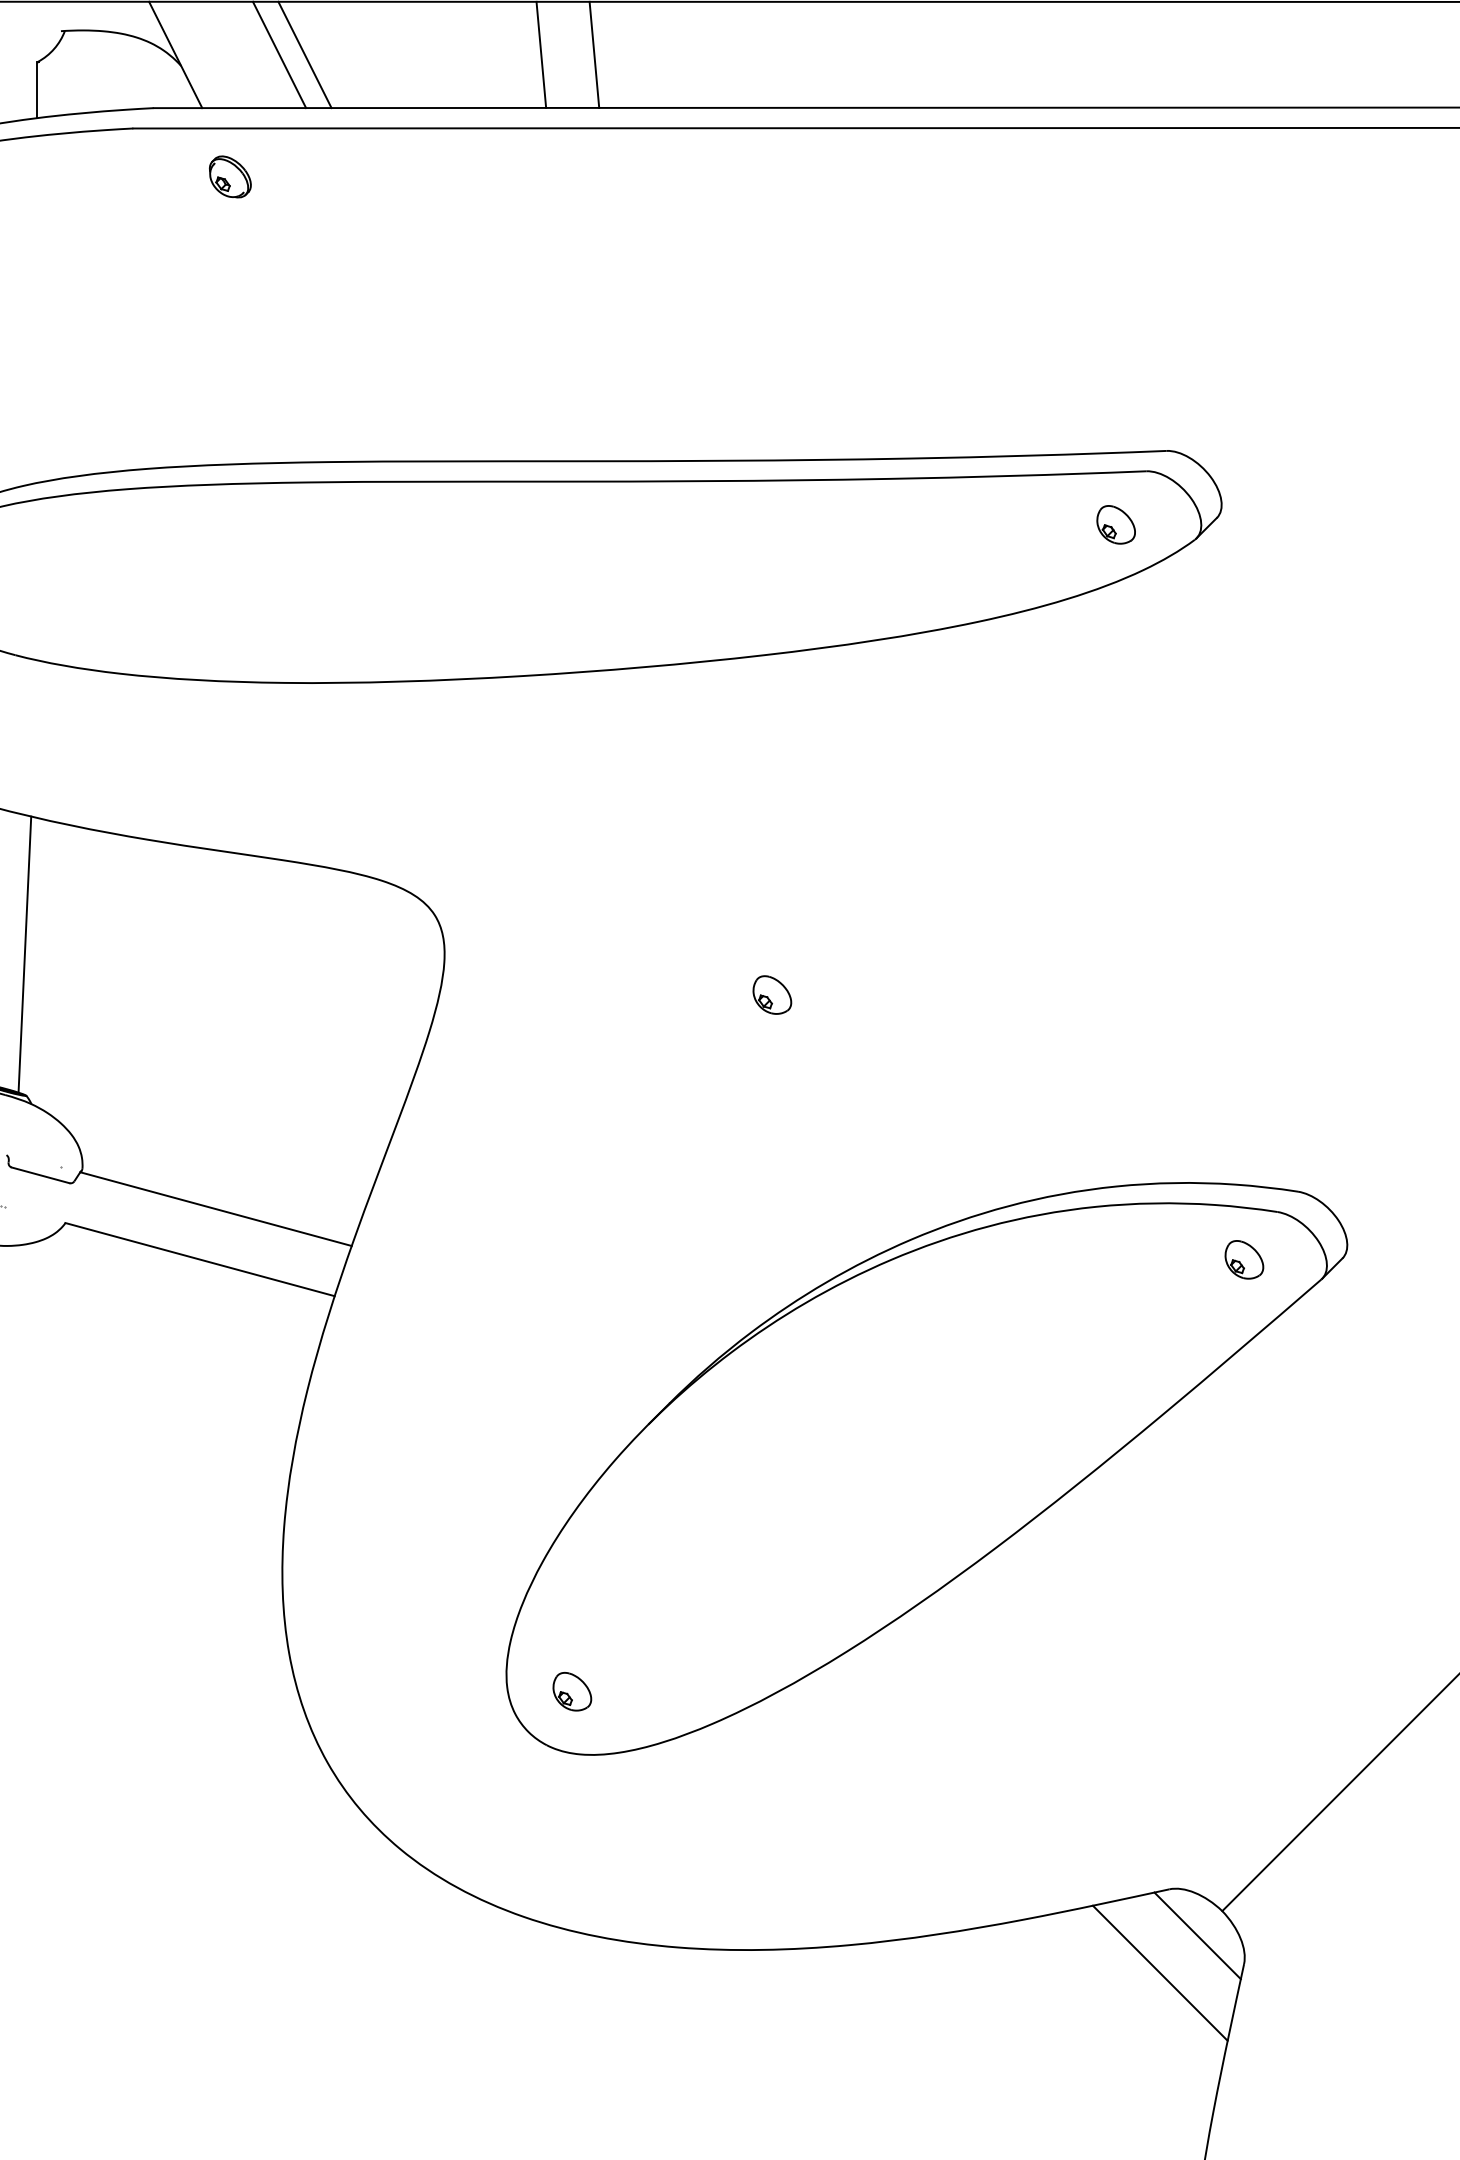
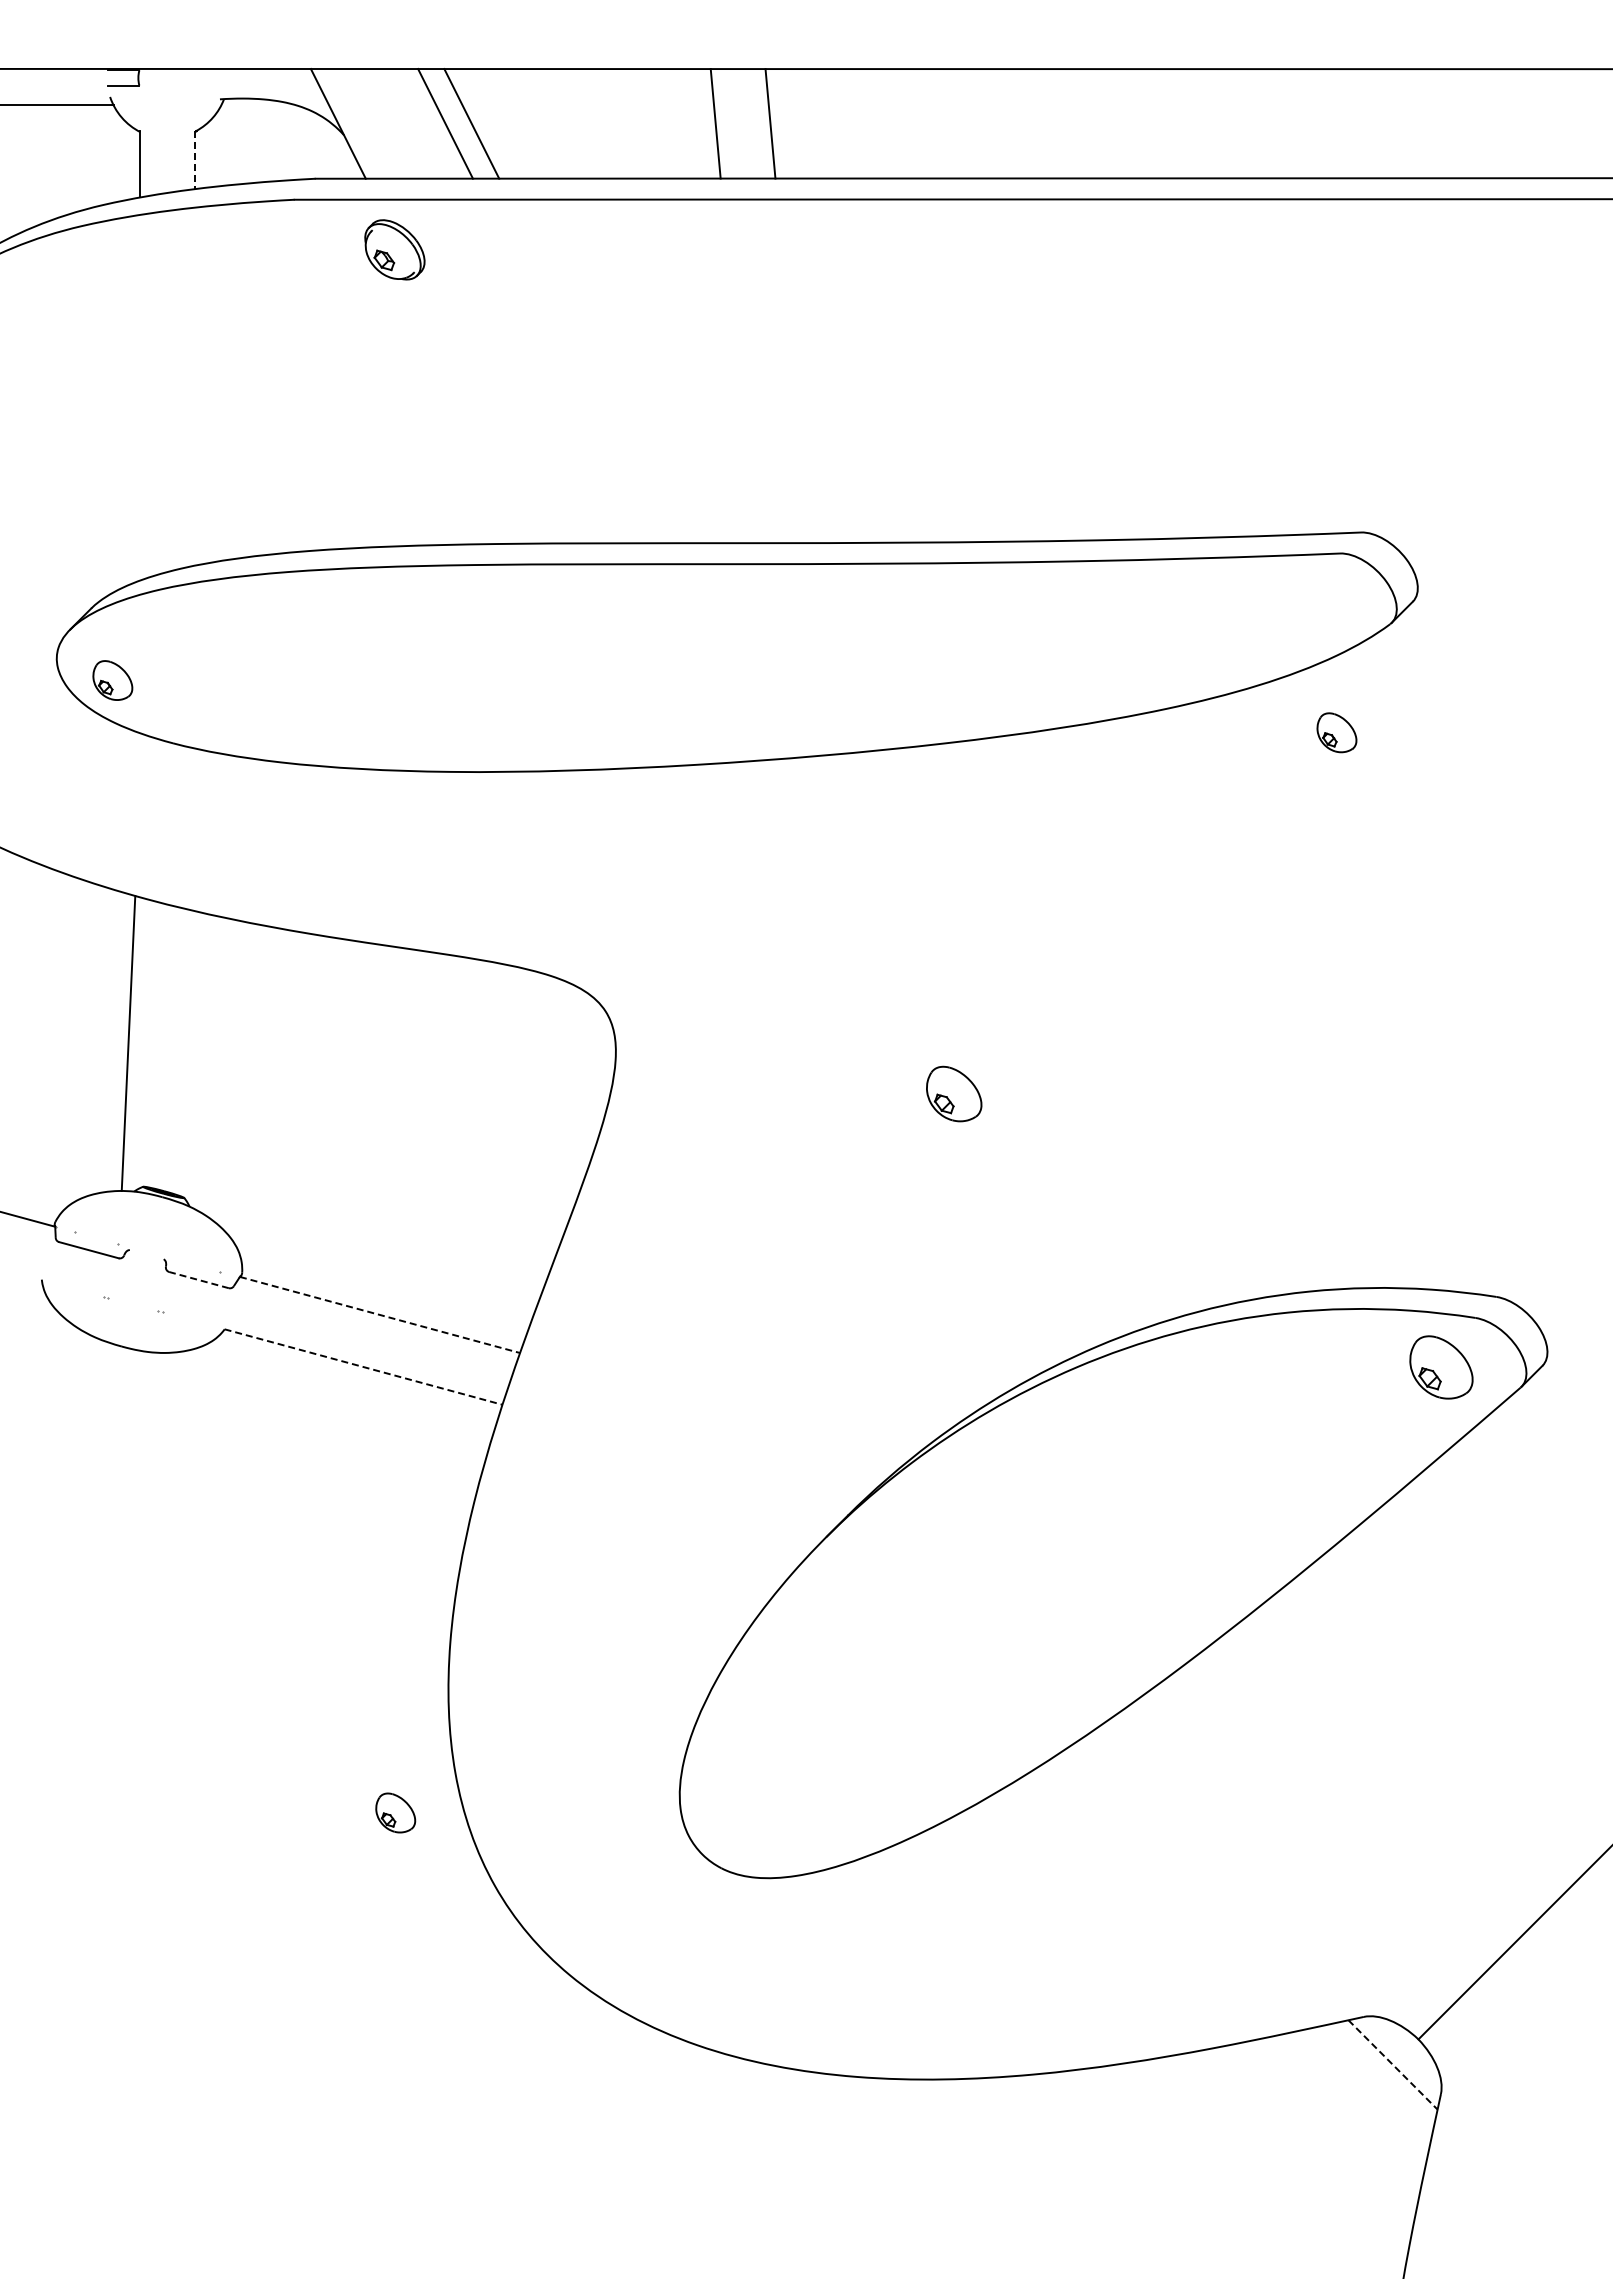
line: (37, 90) -> (195, 160), solid -> dashed
part: (230, 176) -> (394, 249), size x1.4
part: (1115, 524) -> (1336, 732), moved
line: (24, 953) -> (182, 1051), removed
part: (771, 994) -> (953, 1093), size x1.4
line: (41, 1175) -> (199, 1280), solid -> dashed
line: (216, 1209) -> (380, 1315), solid -> dashed
part: (1243, 1259) -> (1440, 1366), size x1.6
line: (200, 1260) -> (363, 1367), solid -> dashed
part: (572, 1691) -> (395, 1812), moved
line: (1198, 1936) -> (1393, 2065), solid -> dashed
line: (1160, 1973) -> (1354, 2103), removed

